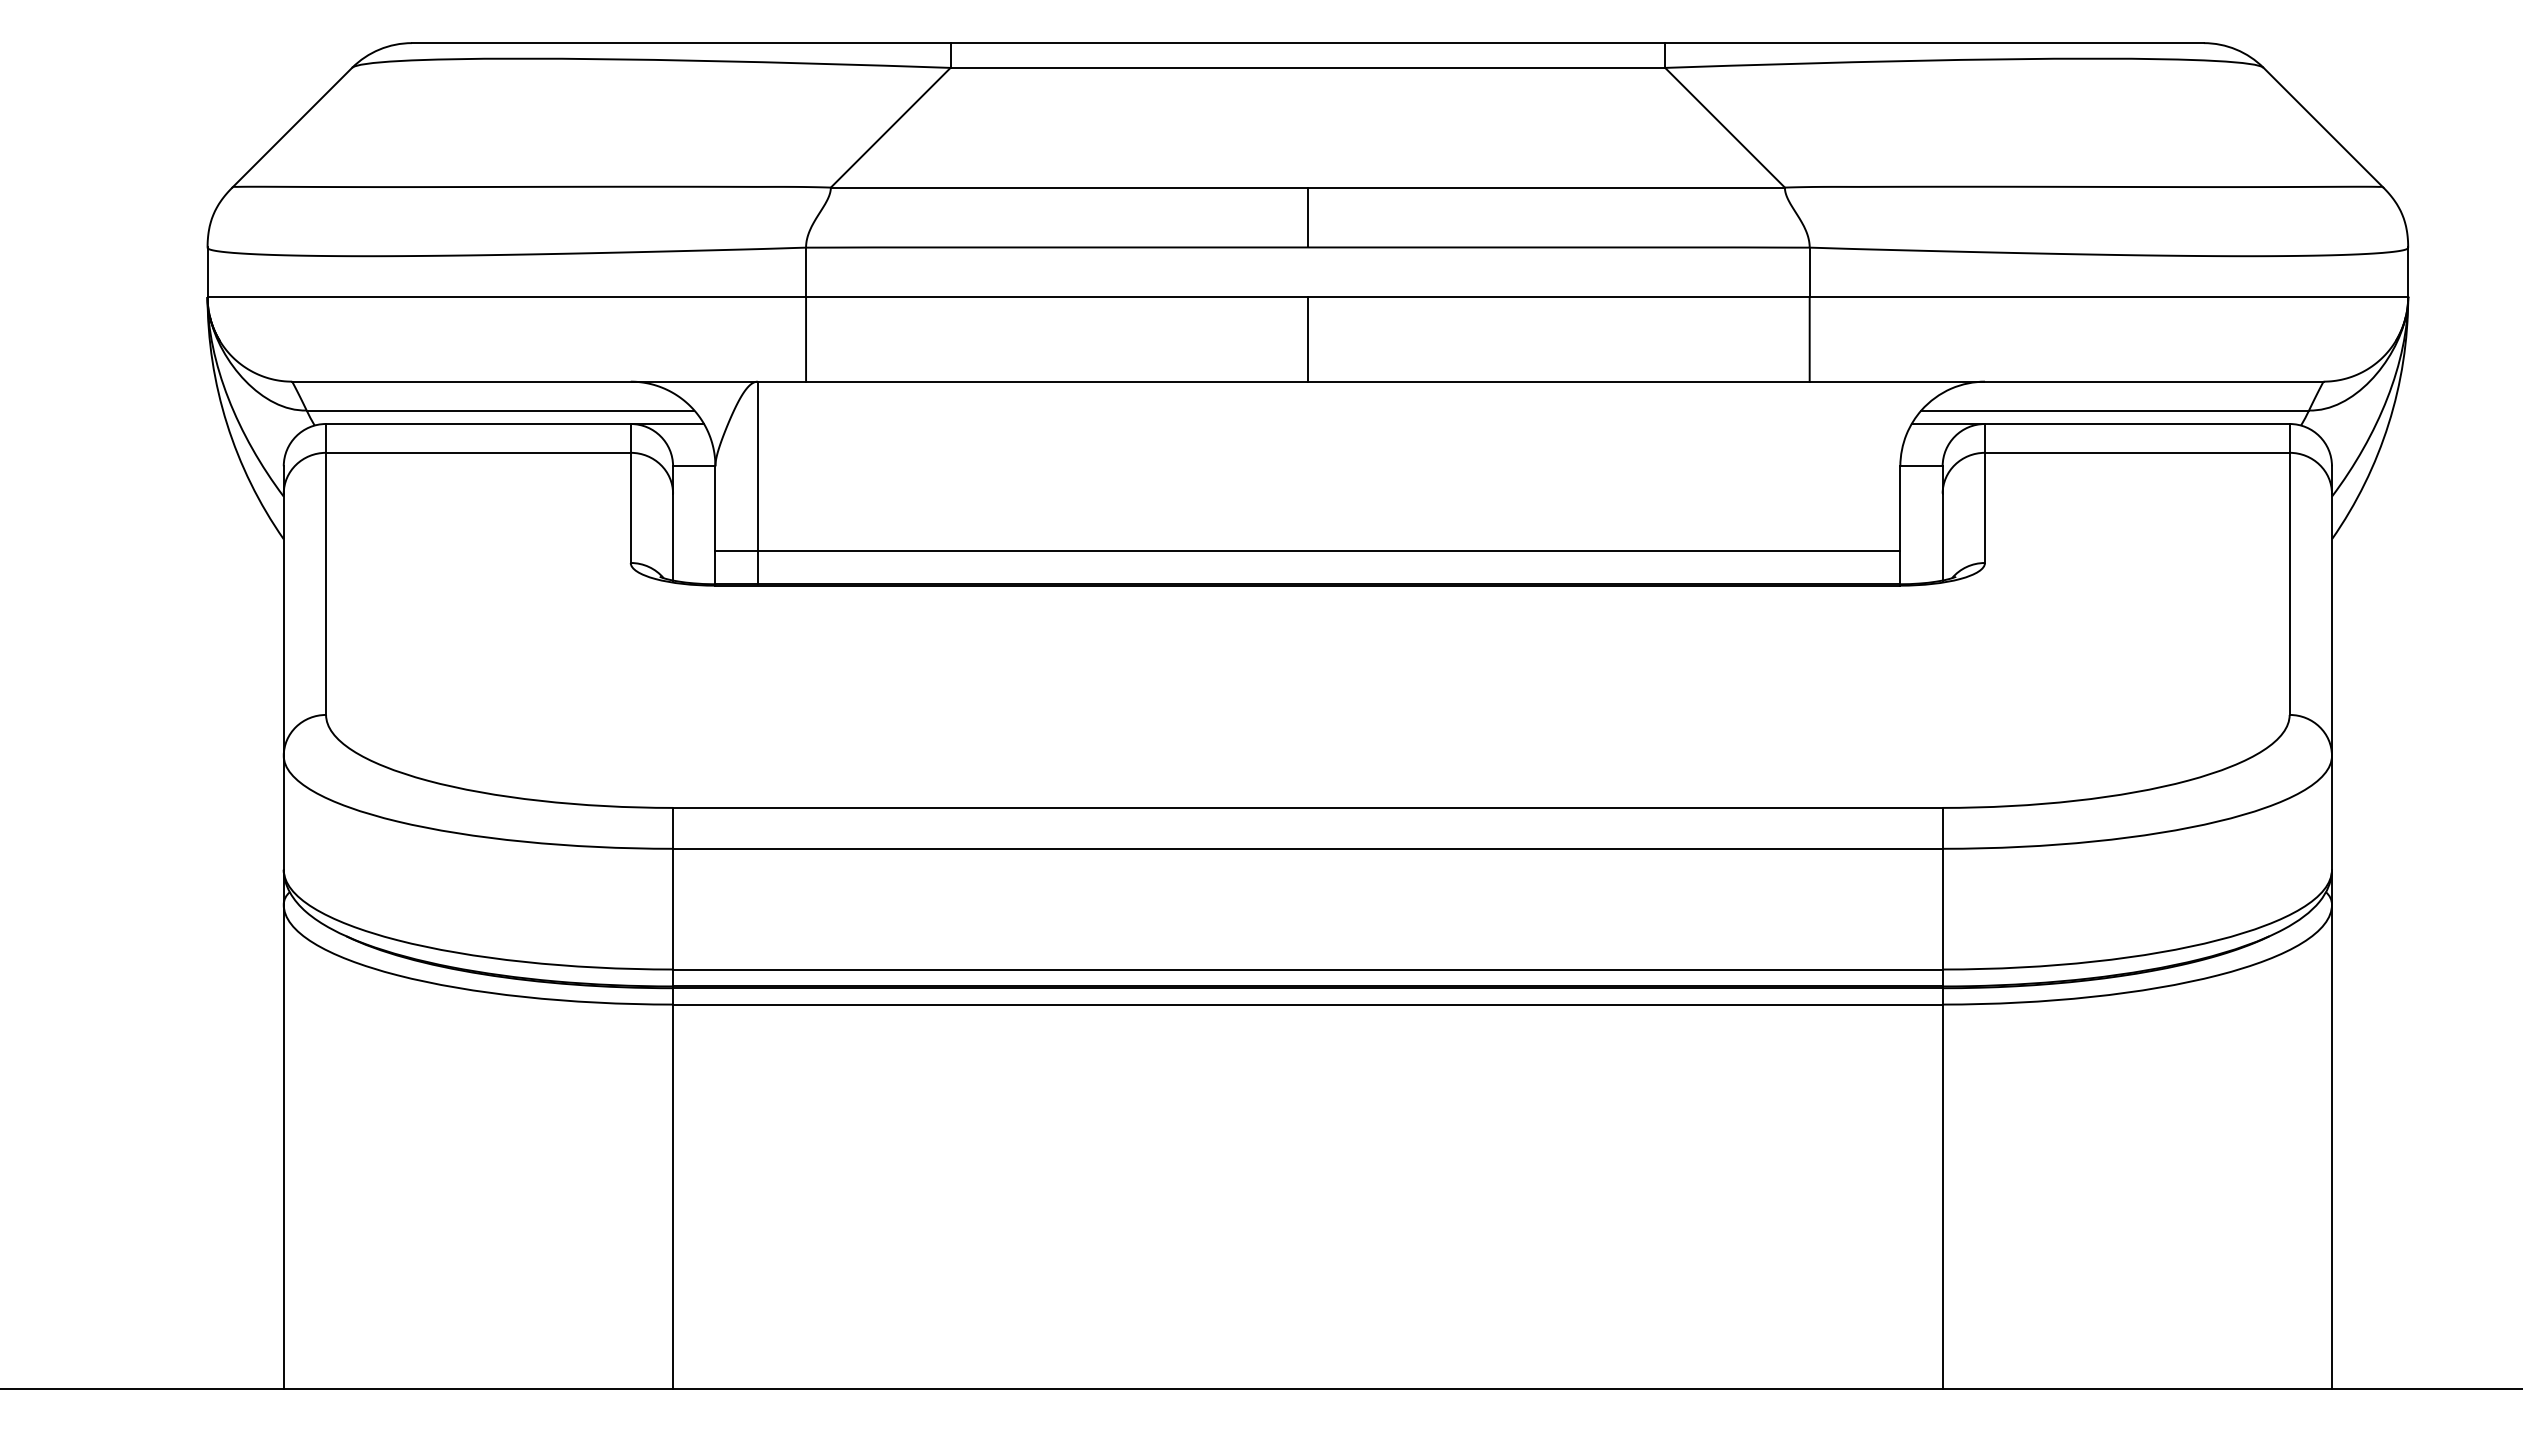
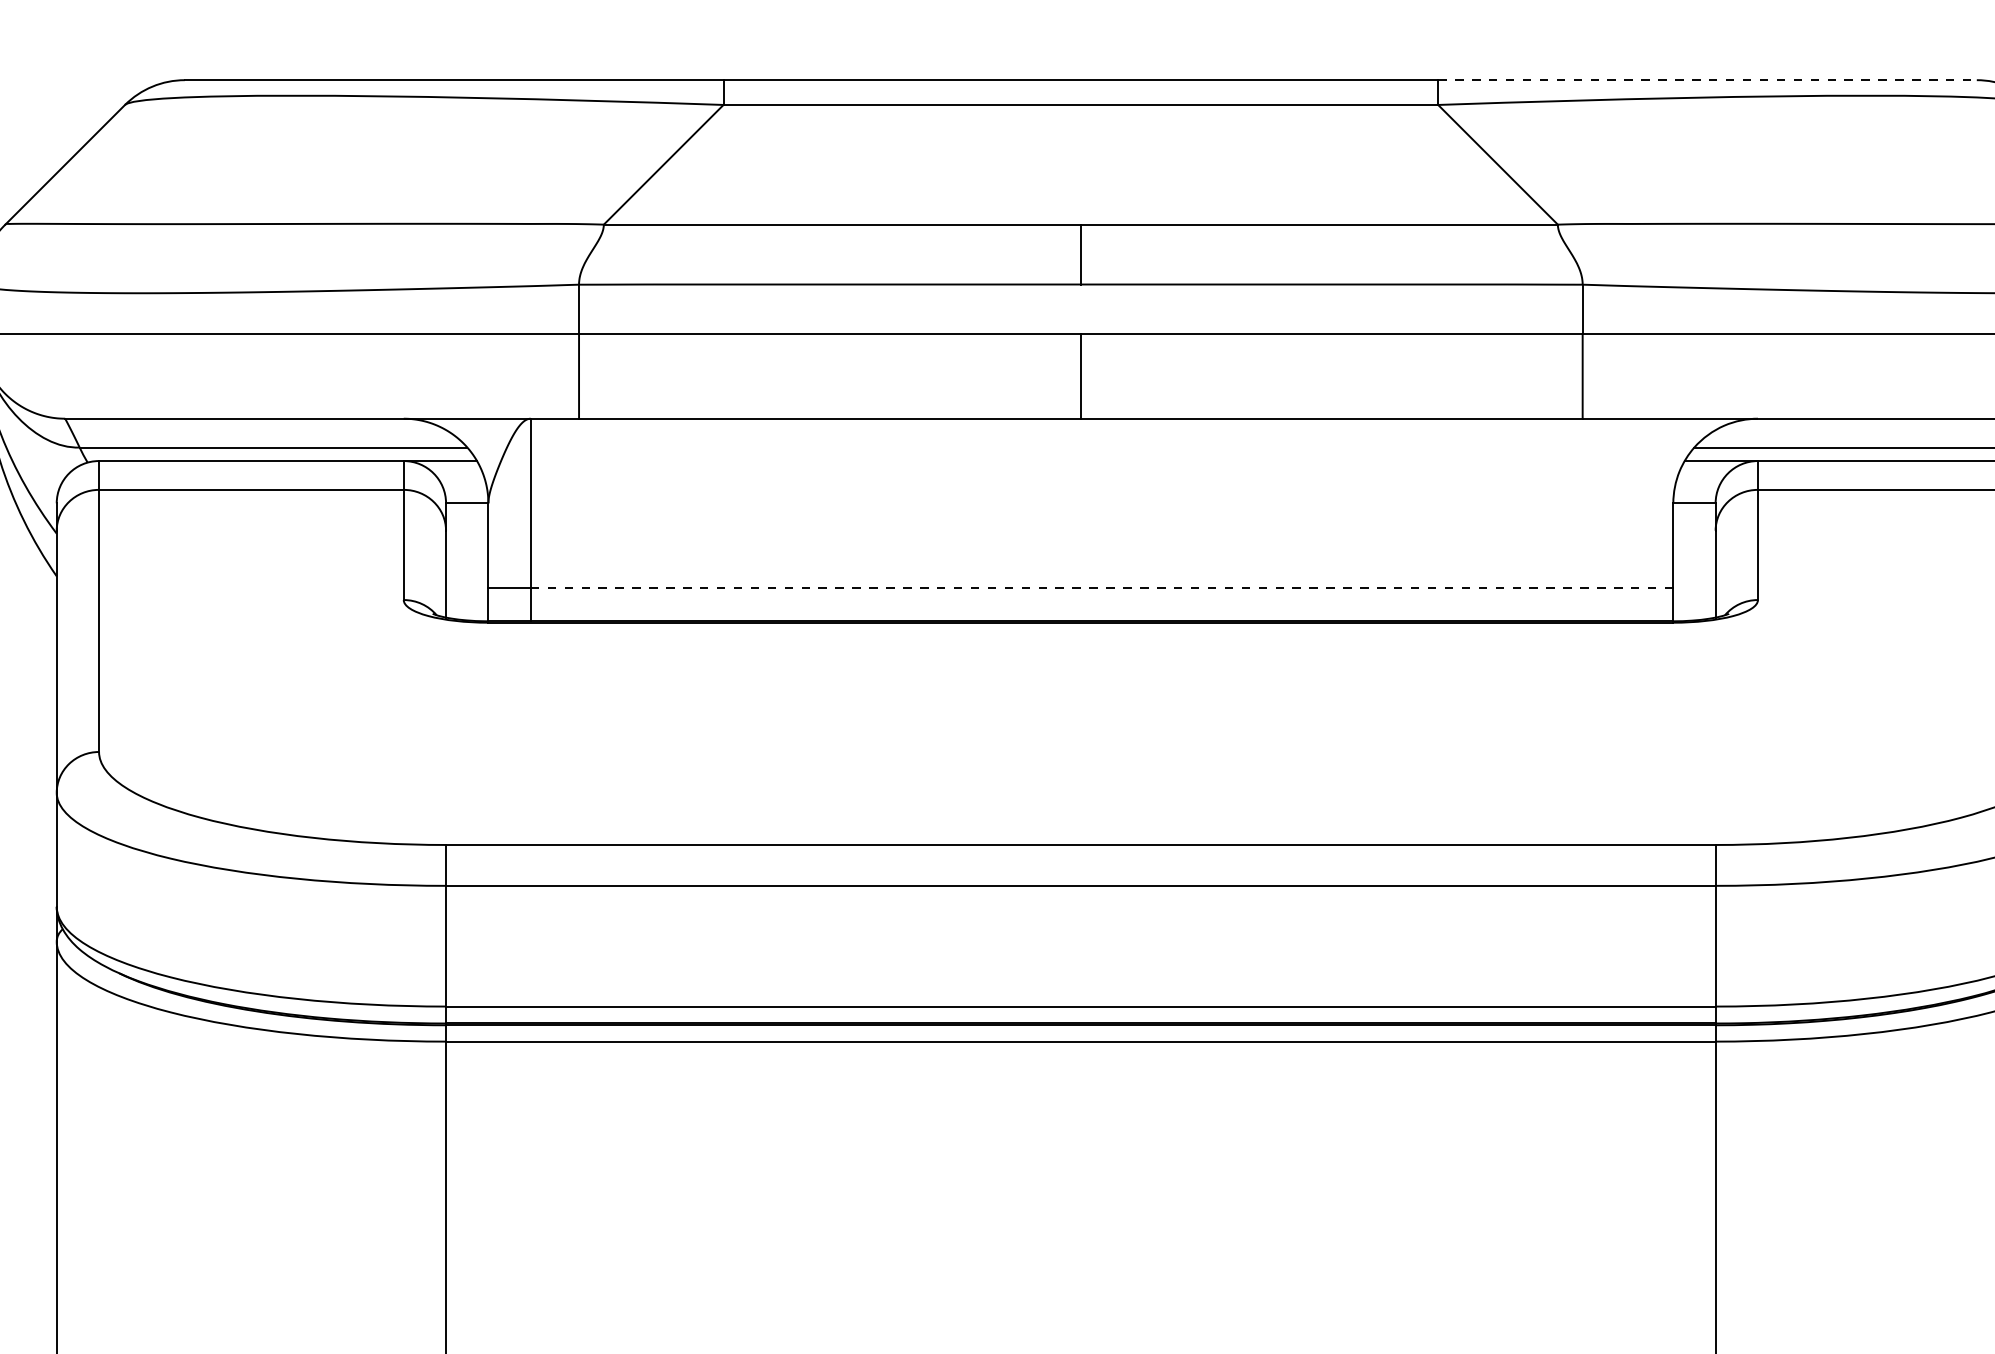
line: (1935, 43) -> (1708, 80), solid -> dashed
line: (1328, 550) -> (1101, 587), solid -> dashed

